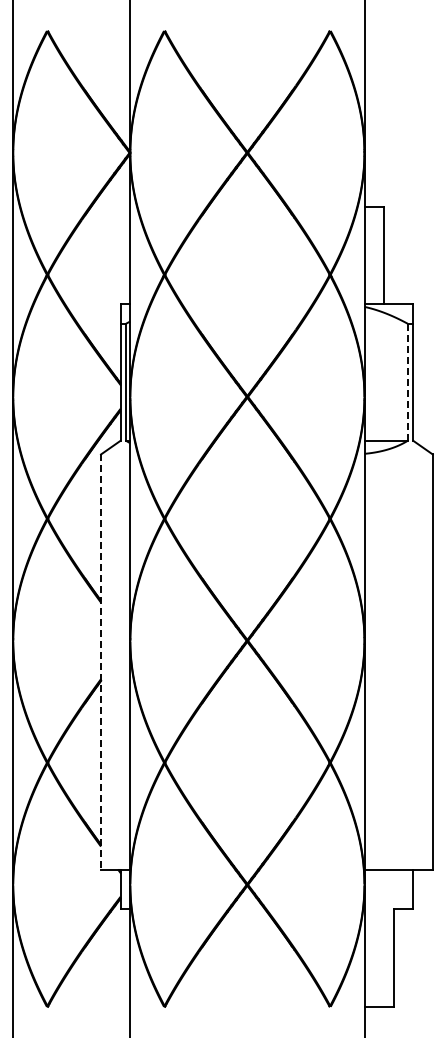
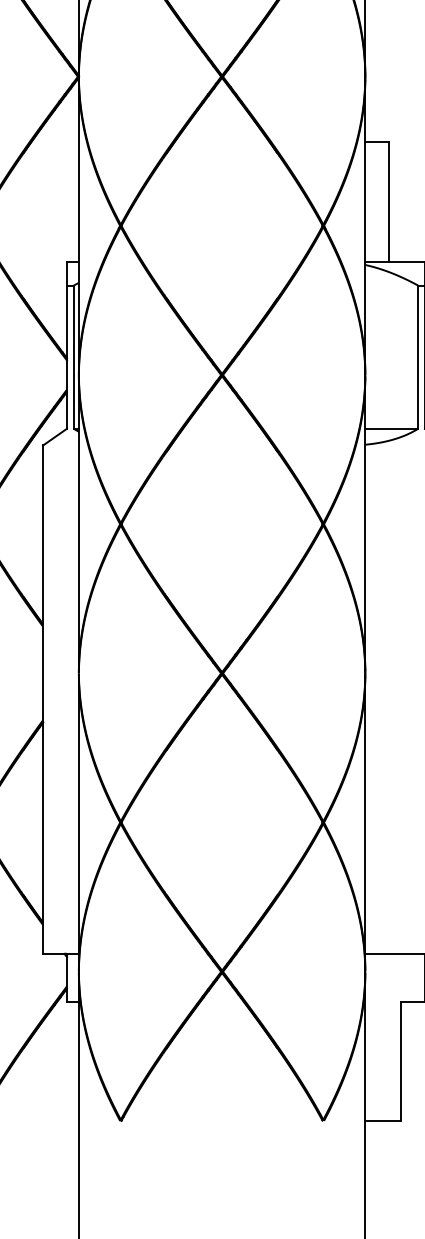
line: (407, 382) -> (417, 357), dashed -> solid
line: (101, 662) -> (43, 699), dashed -> solid

